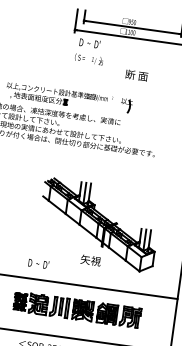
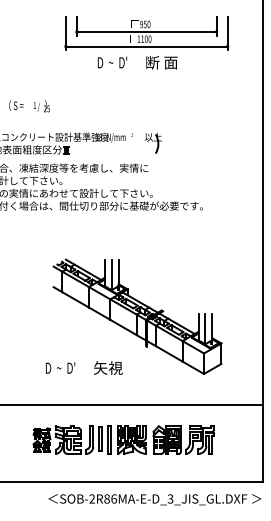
text: (89, 43) -> (112, 62), moved
text: (89, 59) -> (29, 106), moved
text: (136, 75) -> (161, 62), moved
text: (91, 260) -> (108, 367), moved
text: (38, 263) -> (60, 367), moved

